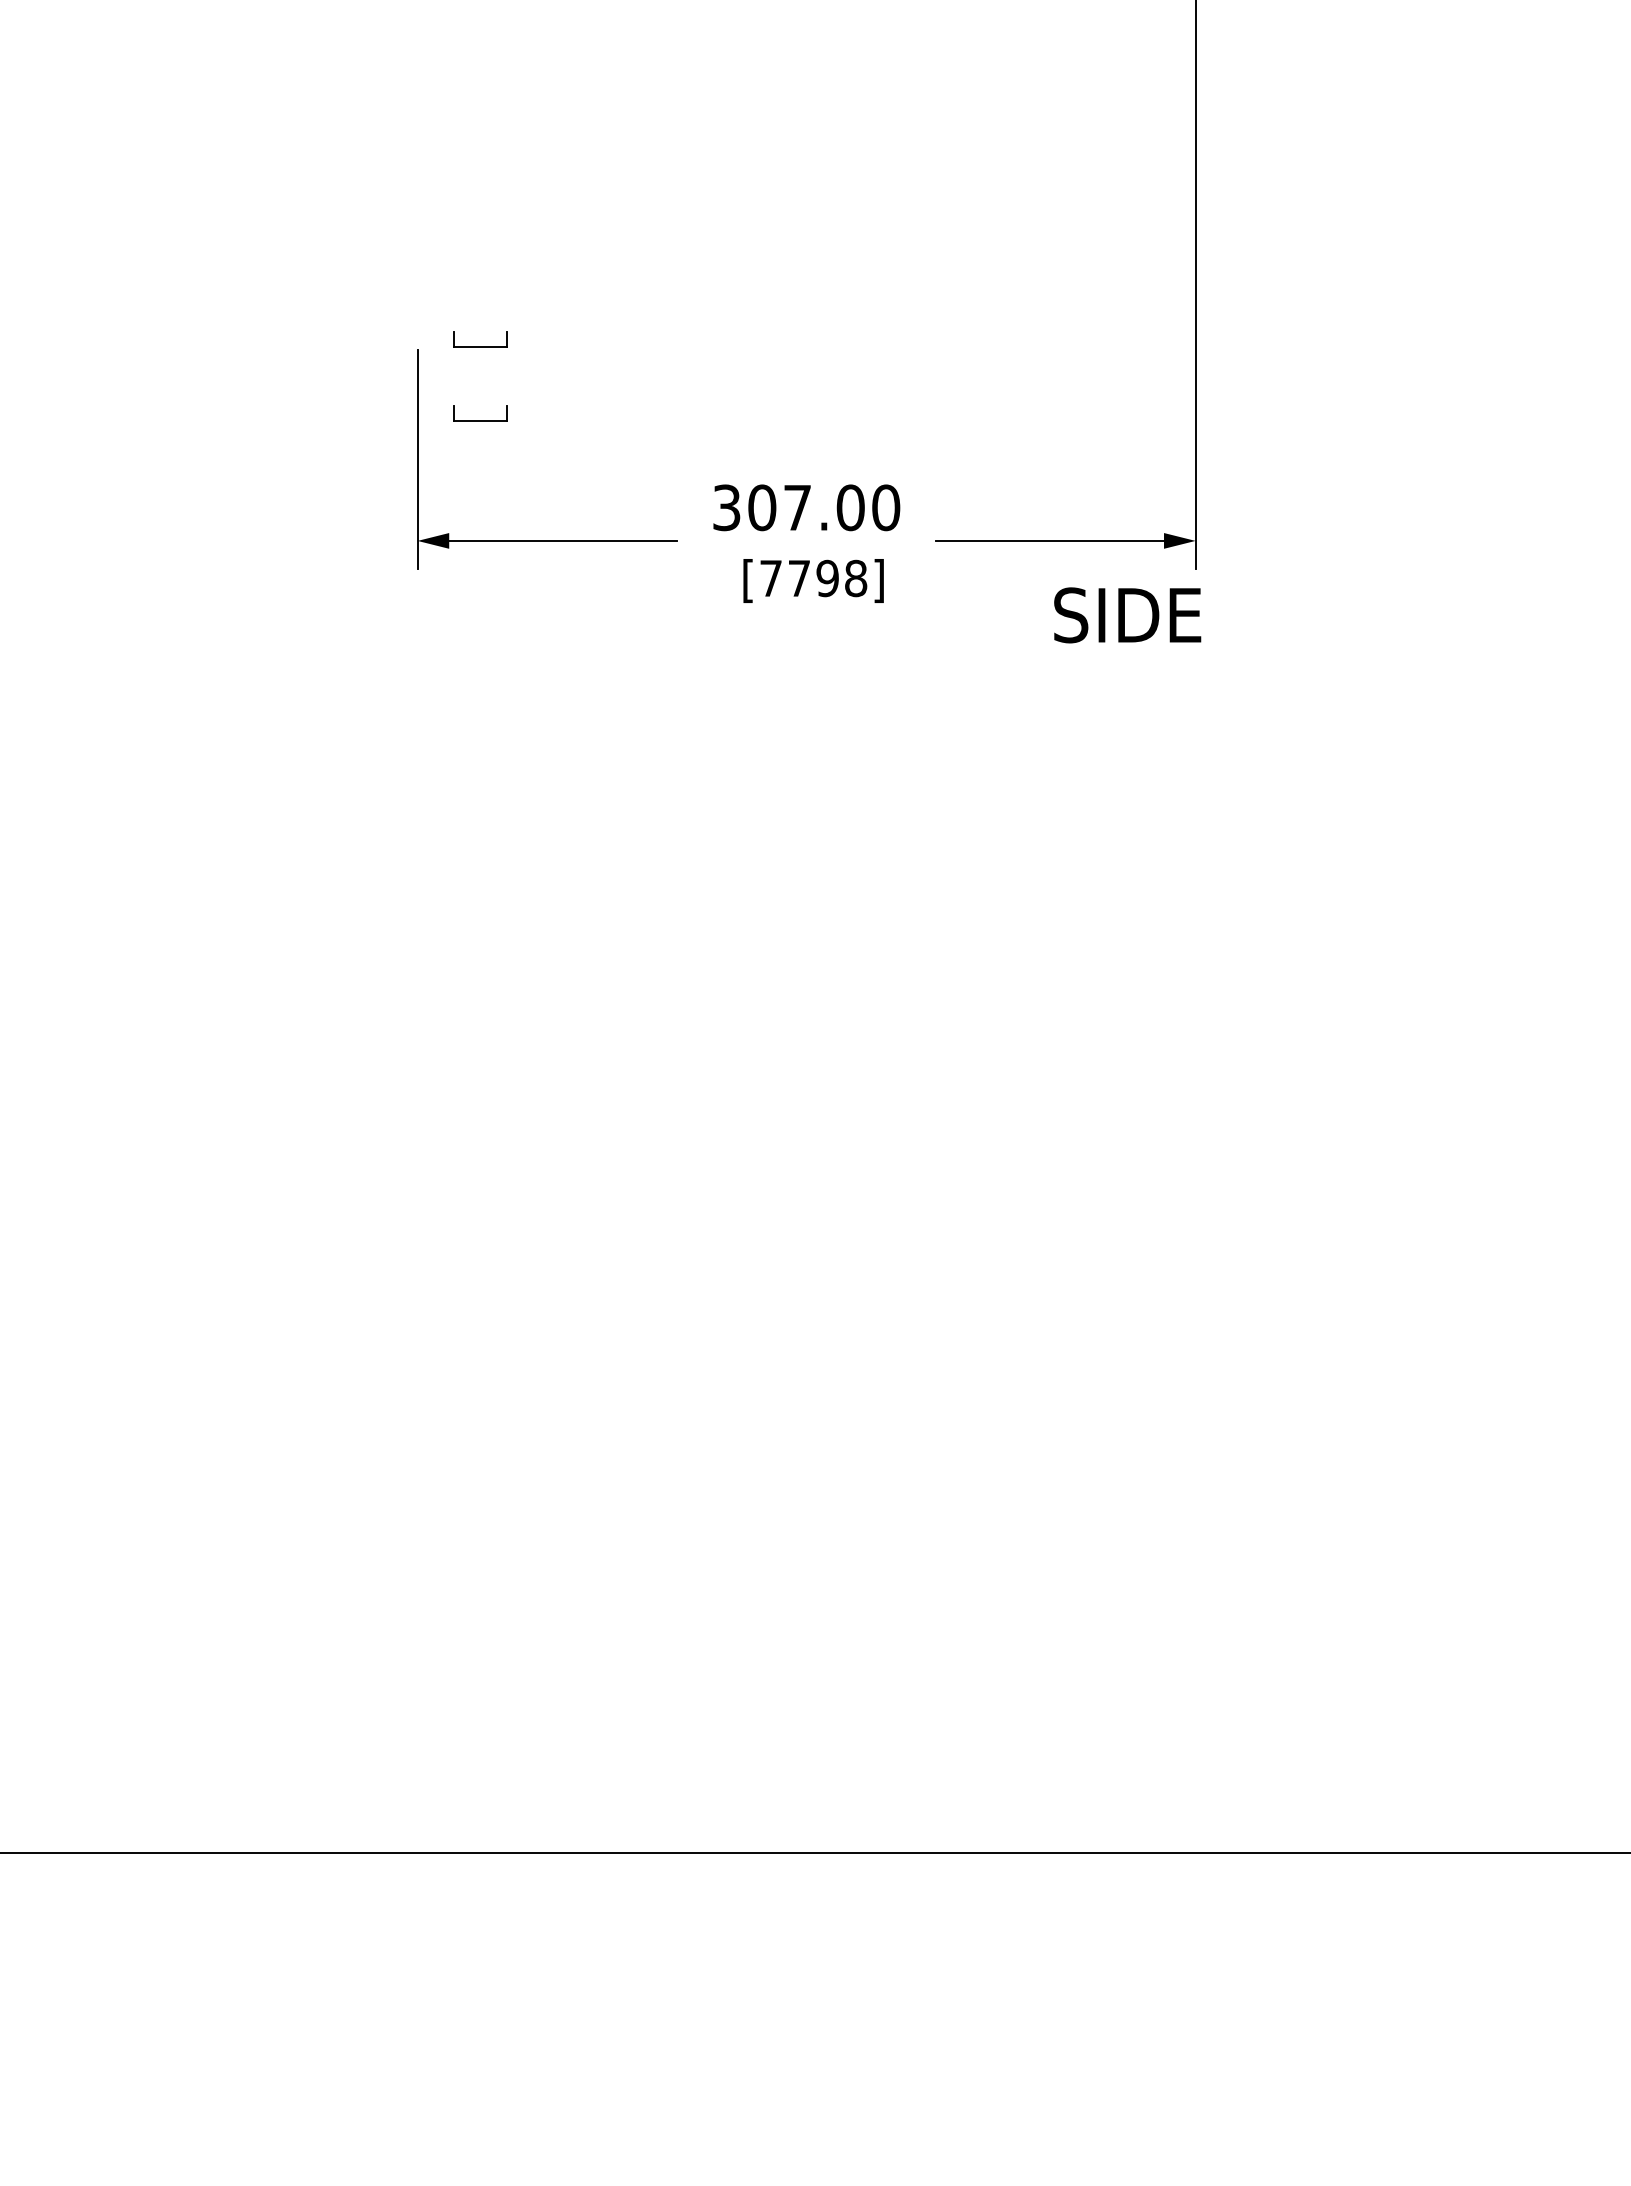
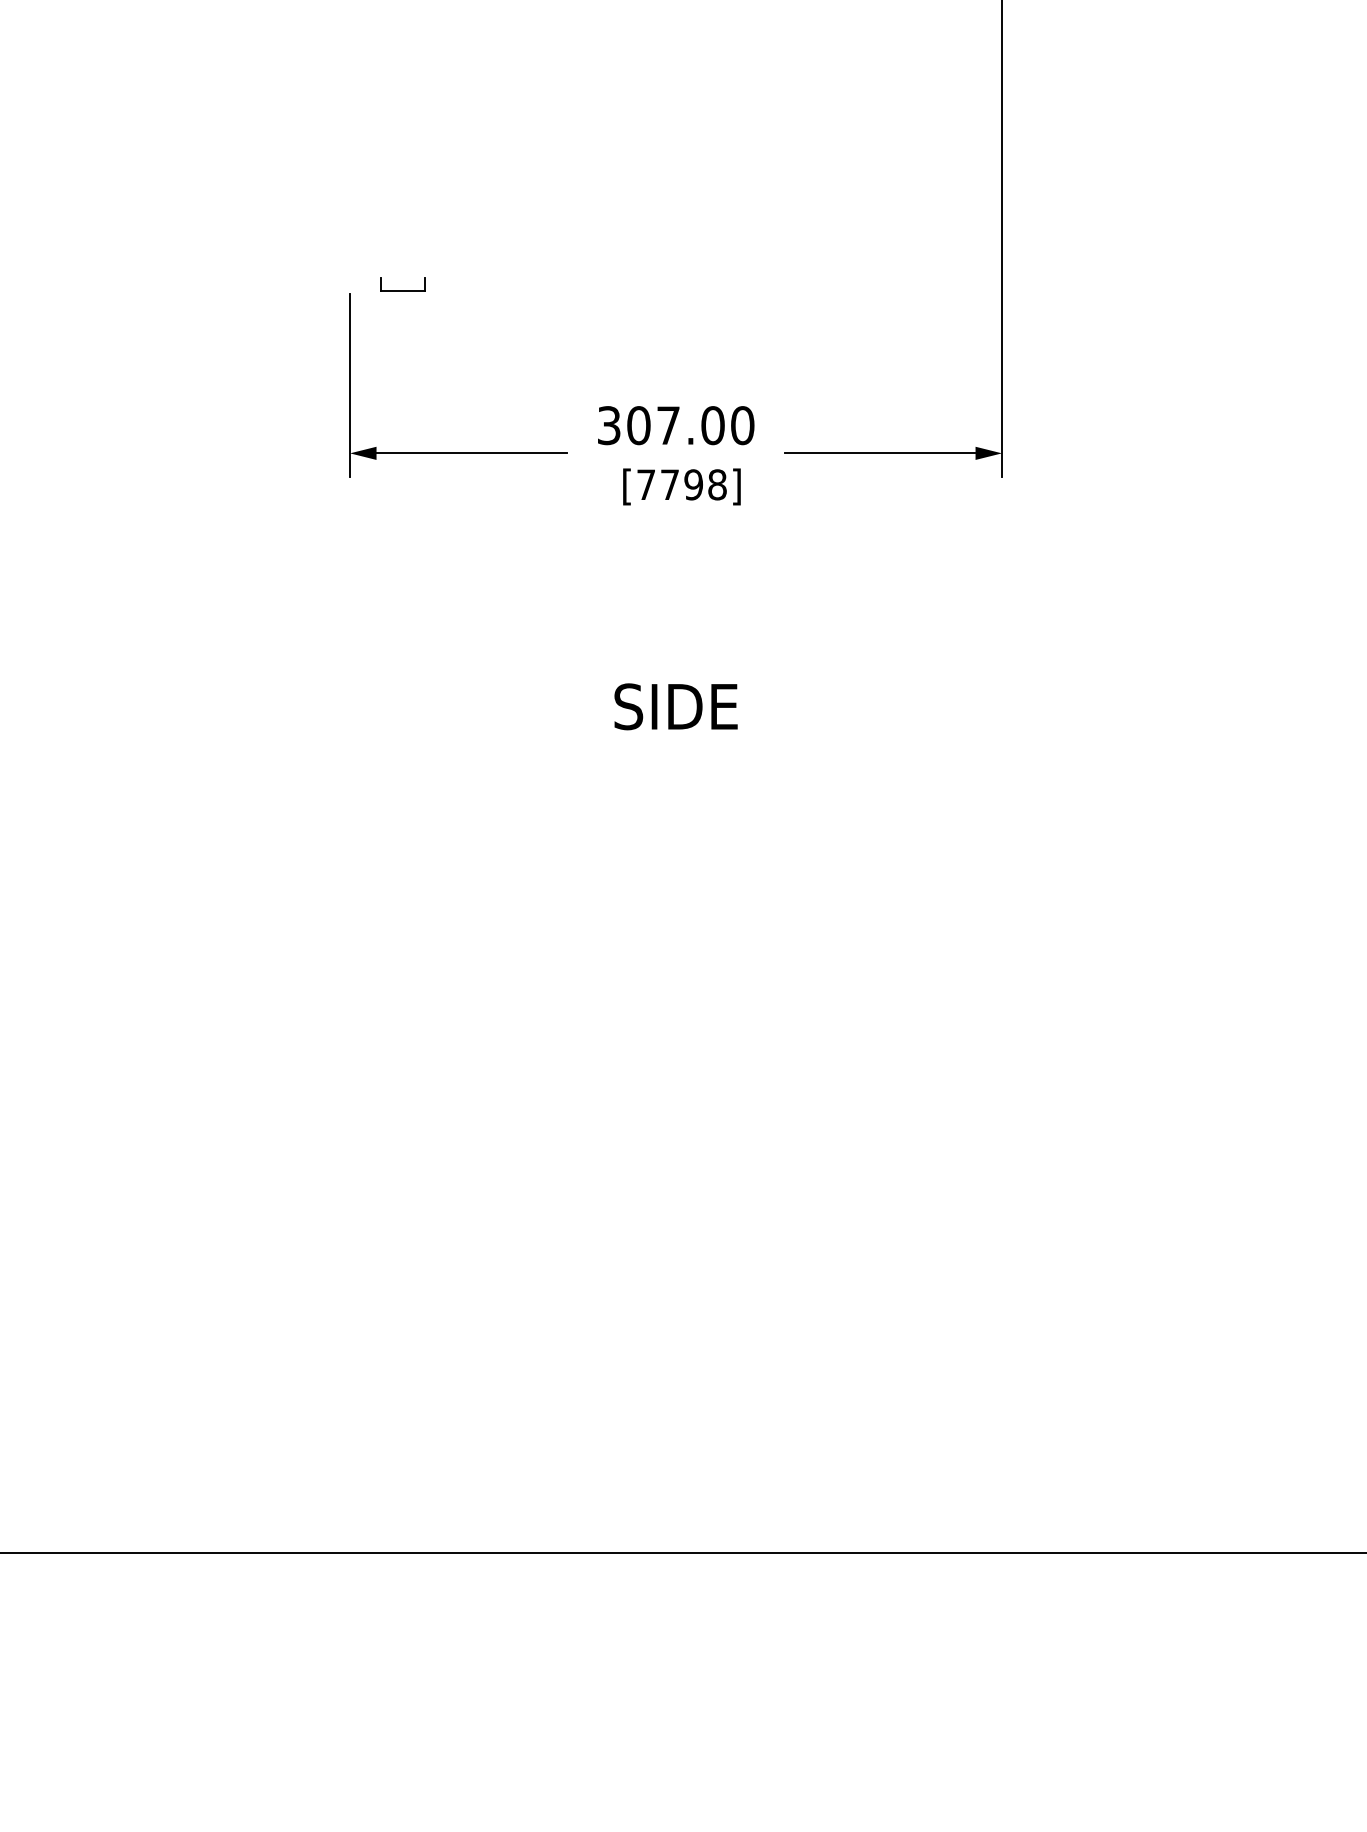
part: (480, 420) -> (402, 352), removed
text: (1127, 615) -> (675, 706), moved

